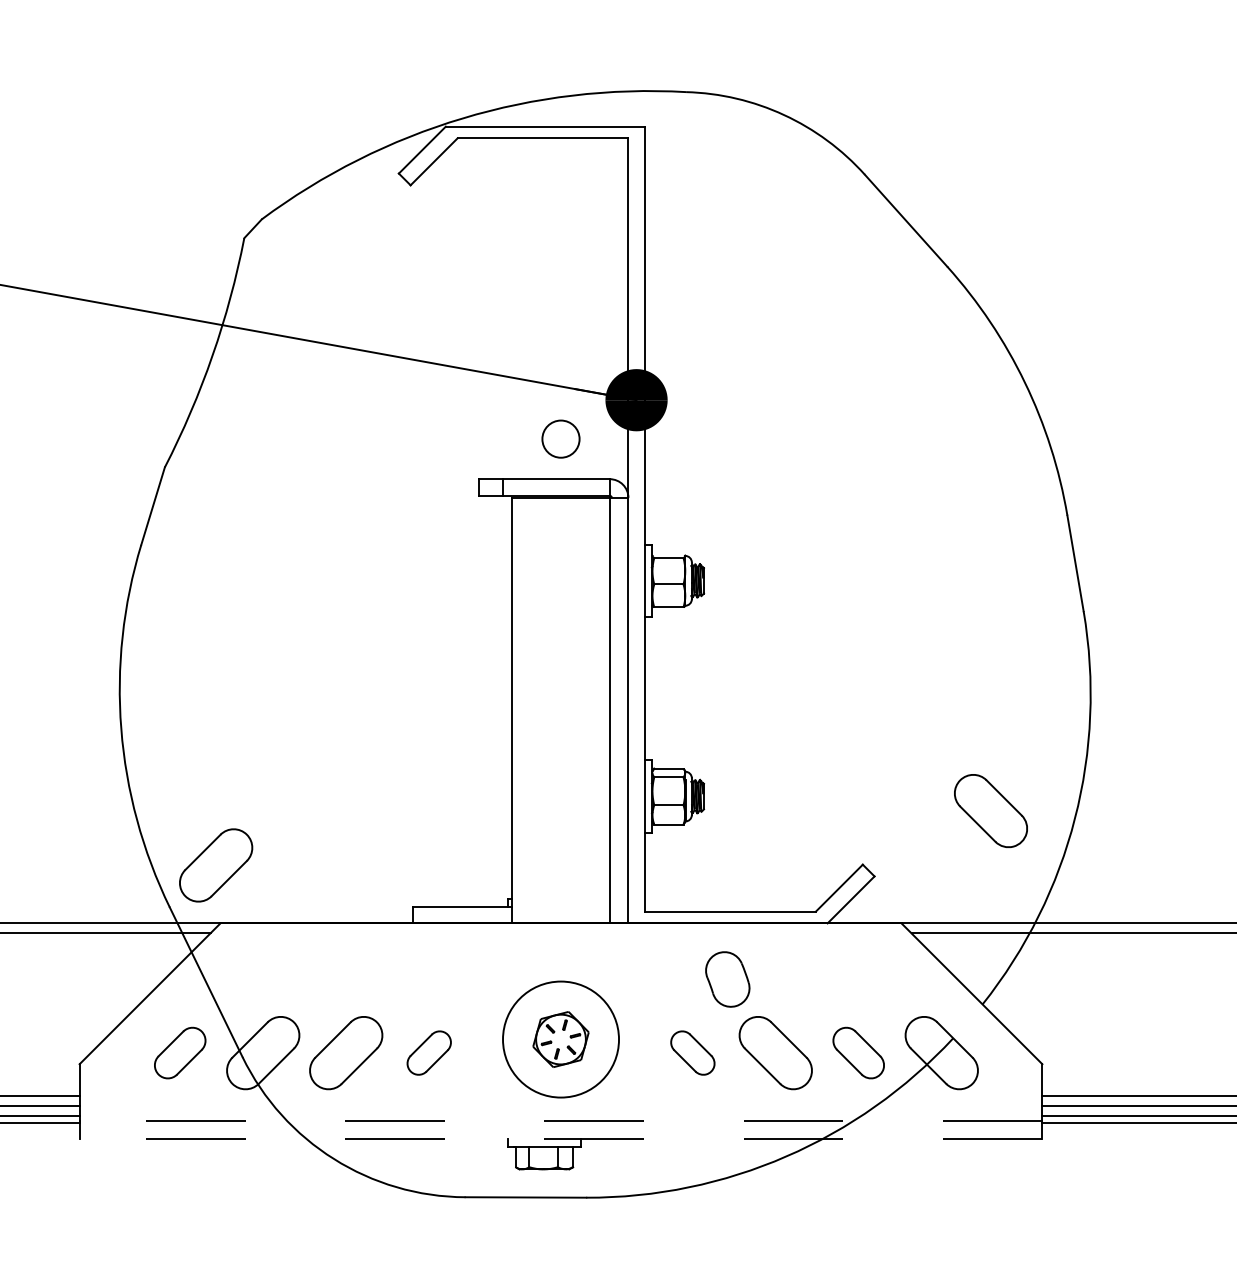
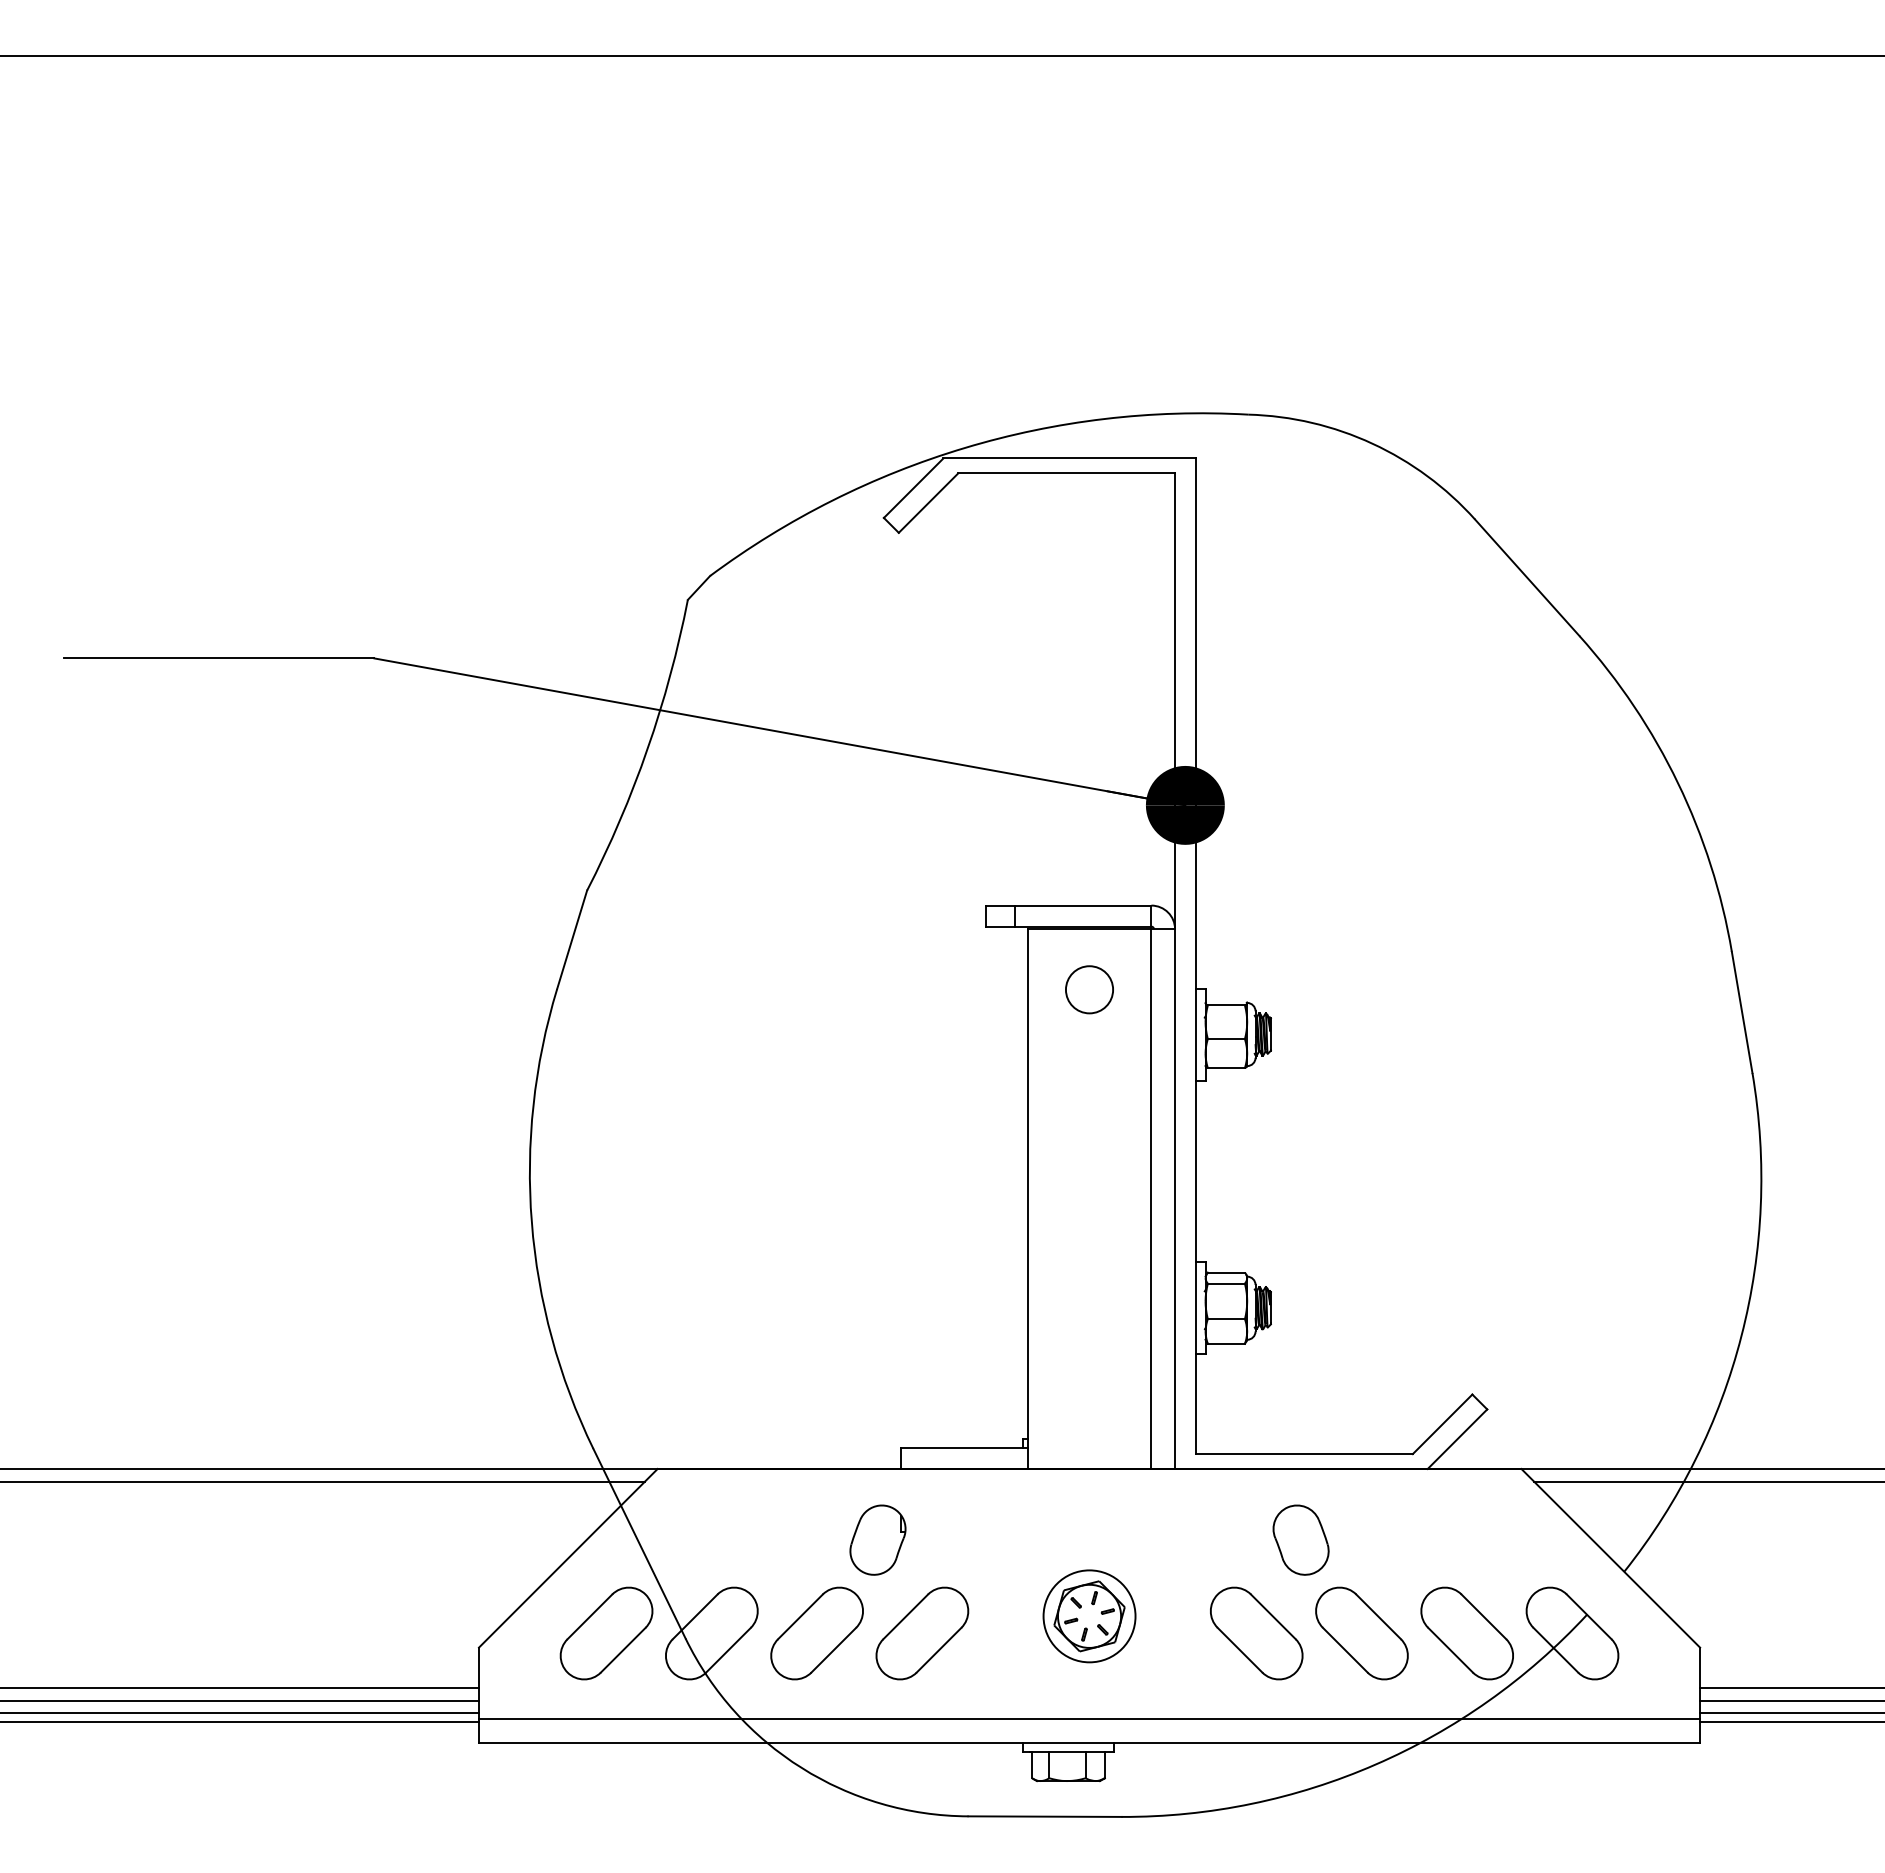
circle: (560, 438) -> (1089, 989), moved
part: (990, 811) -> (1634, 1326), removed
part: (215, 865) -> (651, 1395), removed
part: (393, 978) -> (877, 1539), added
circle: (560, 1039) -> (1089, 1616), size x0.62
part: (180, 1053) -> (606, 1633), size x1.43
part: (429, 1053) -> (922, 1633), size x1.67
part: (692, 1053) -> (1256, 1633), size x1.67
part: (858, 1053) -> (1466, 1633), size x1.43
line: (560, 1120) -> (1089, 1719), dashed -> solid
line: (560, 1139) -> (1089, 1742), dashed -> solid

